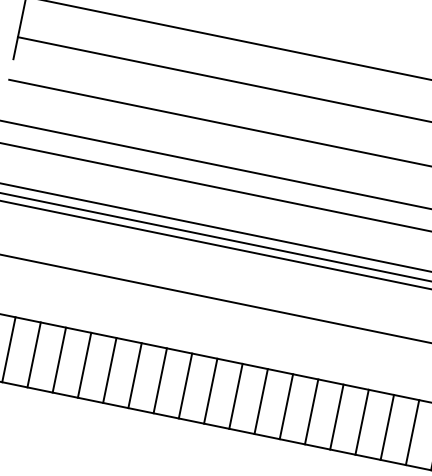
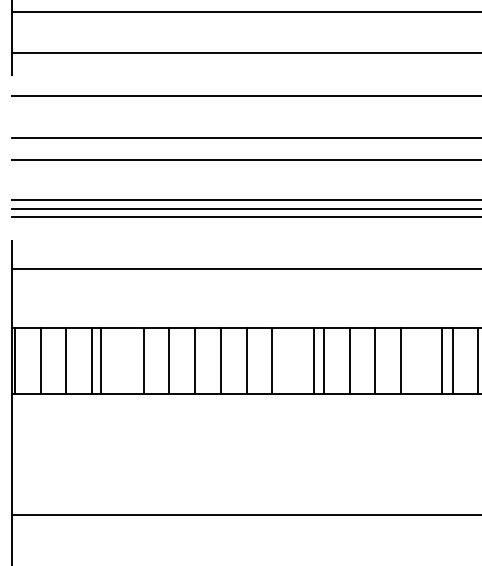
line: (59, 359) -> (100, 360), moved
line: (236, 396) -> (314, 360), moved
line: (361, 421) -> (441, 360), moved

